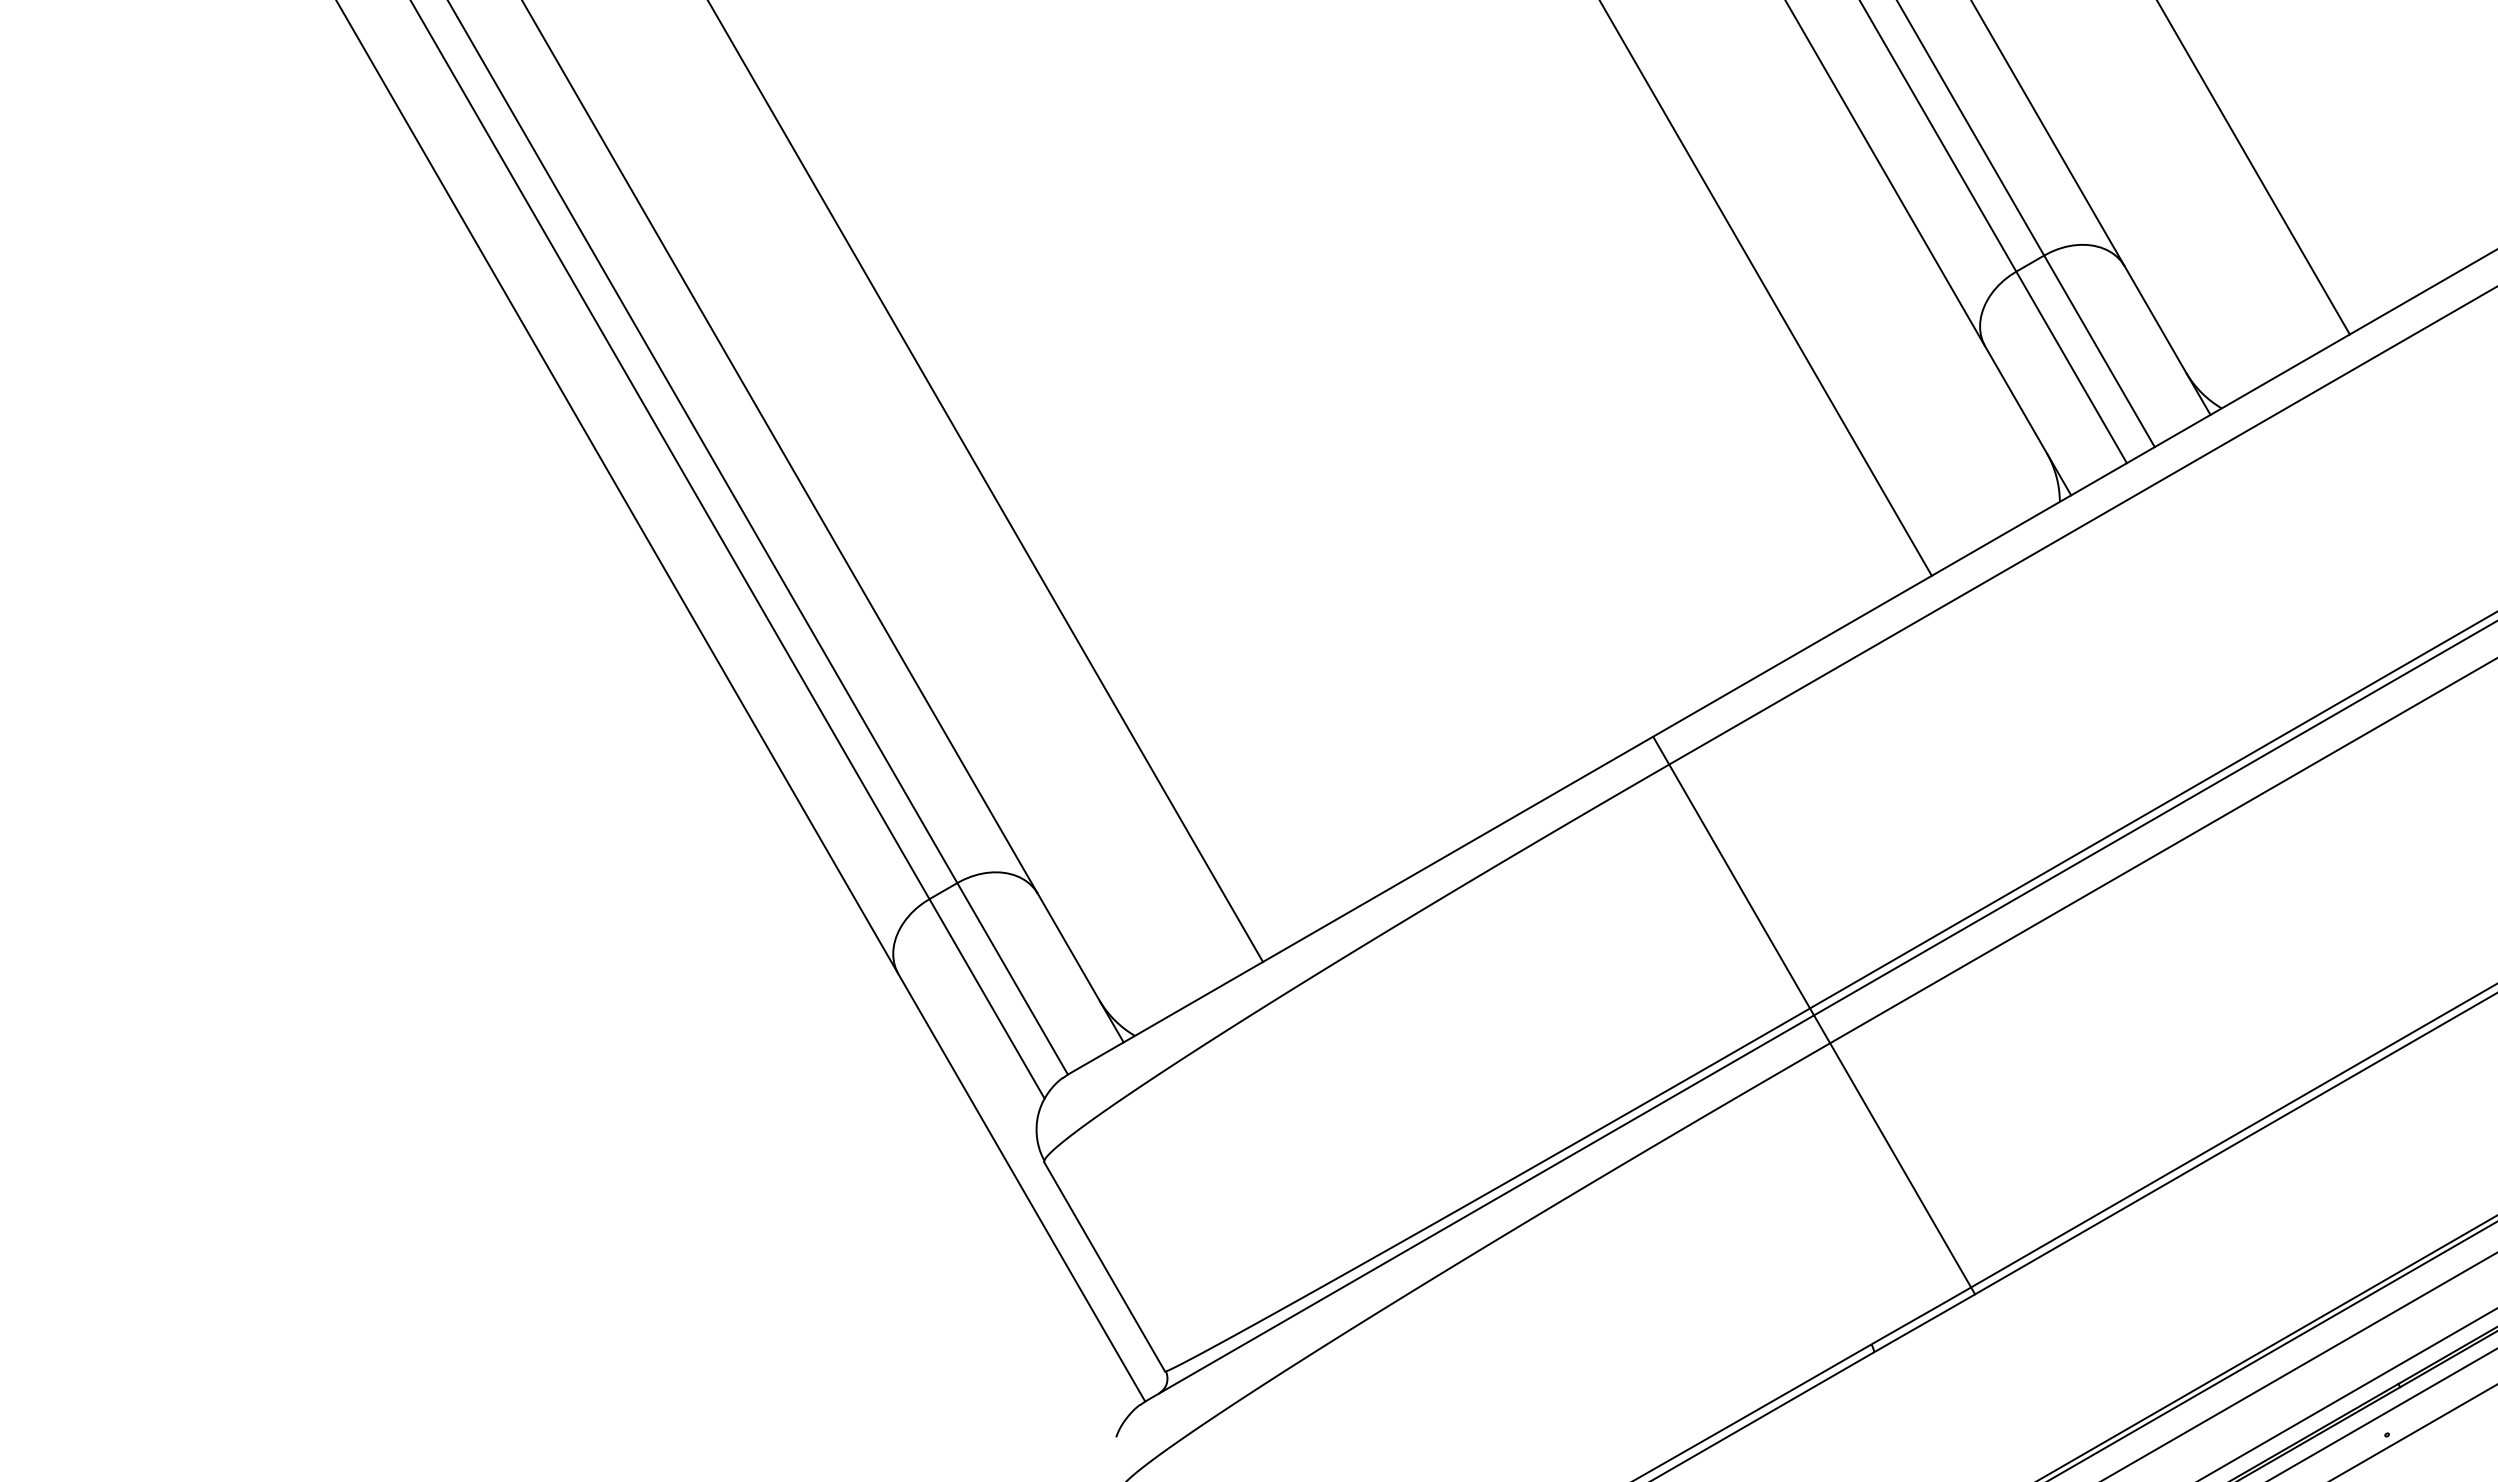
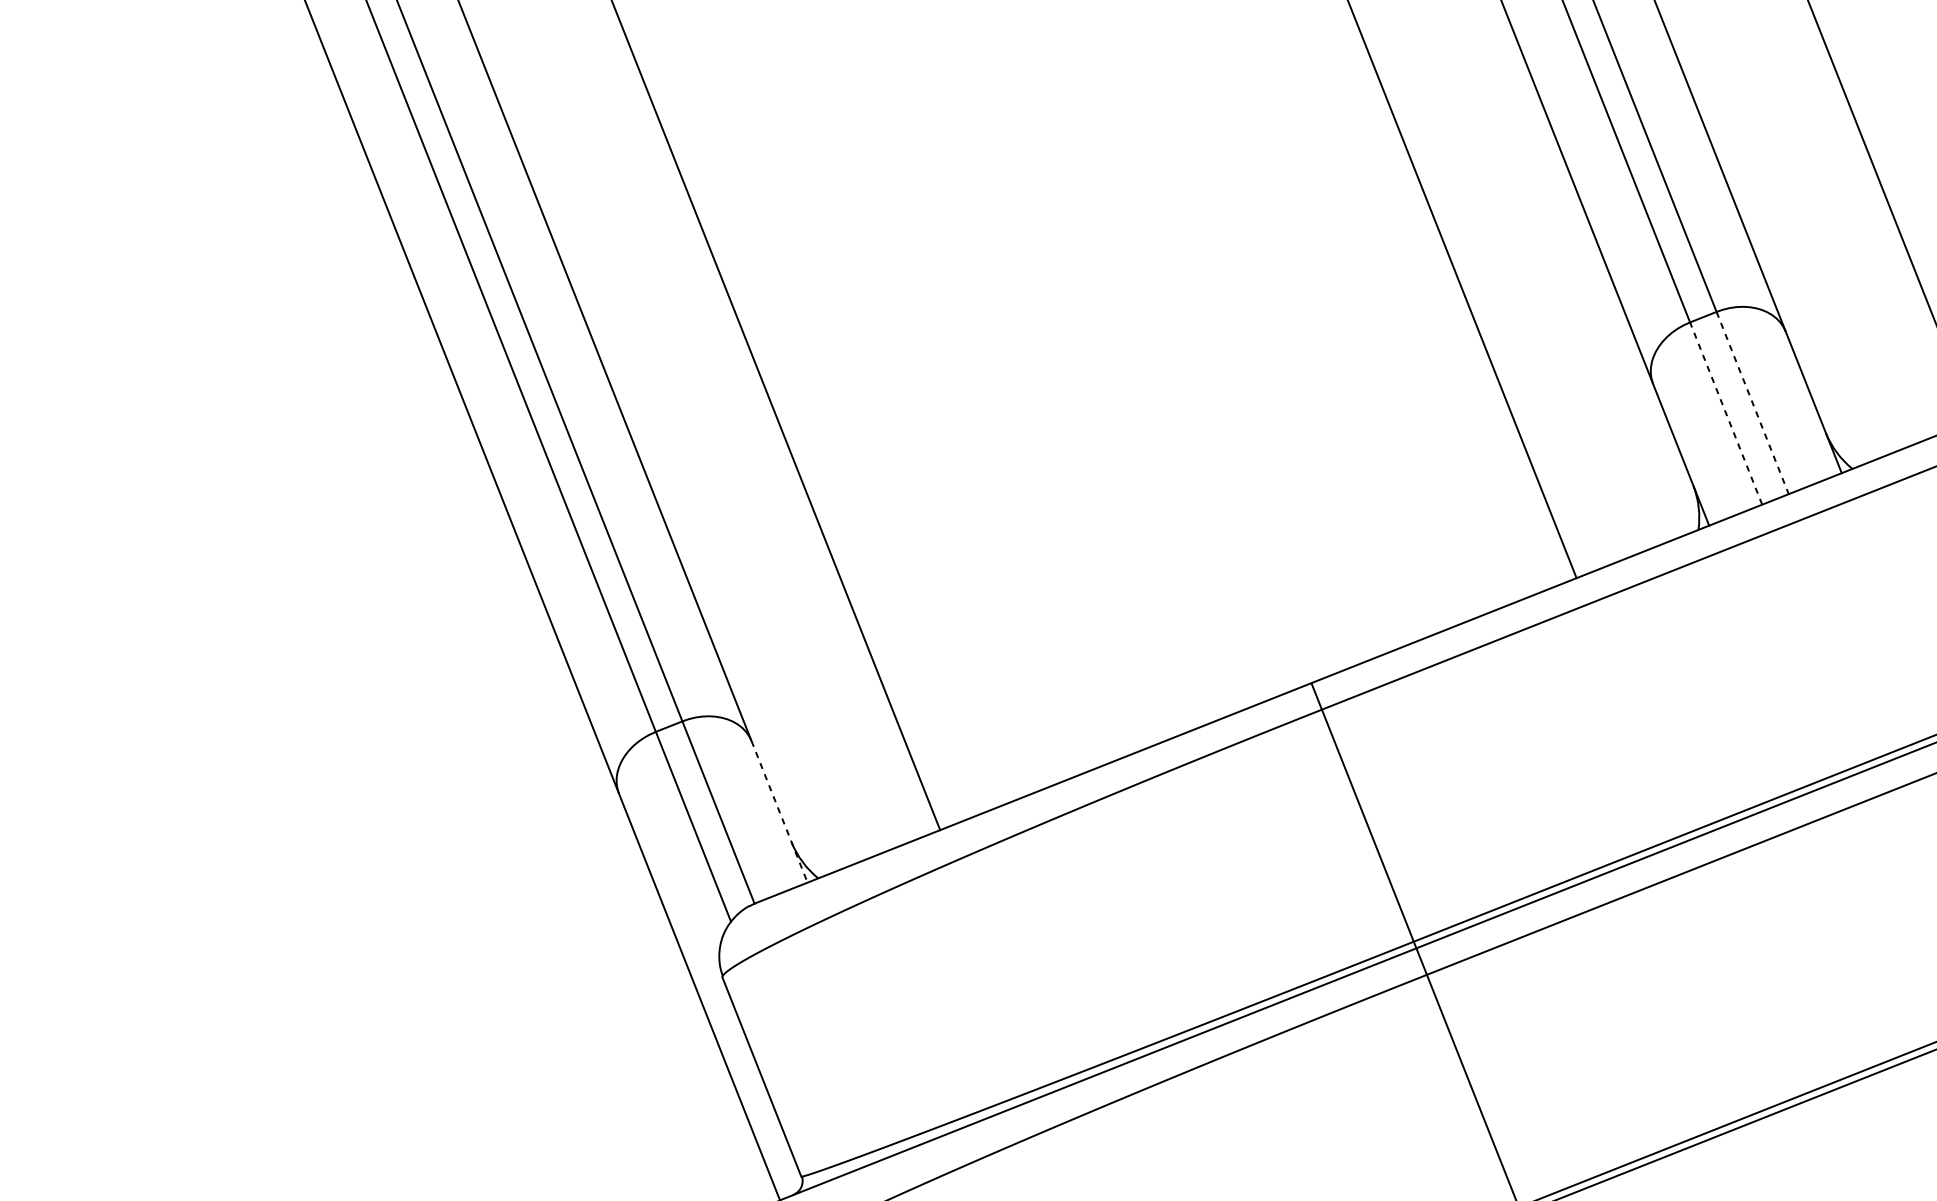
line: (2099, 351) -> (1752, 403), solid -> dashed
line: (2071, 367) -> (1726, 413), solid -> dashed
line: (1080, 968) -> (779, 812), solid -> dashed

